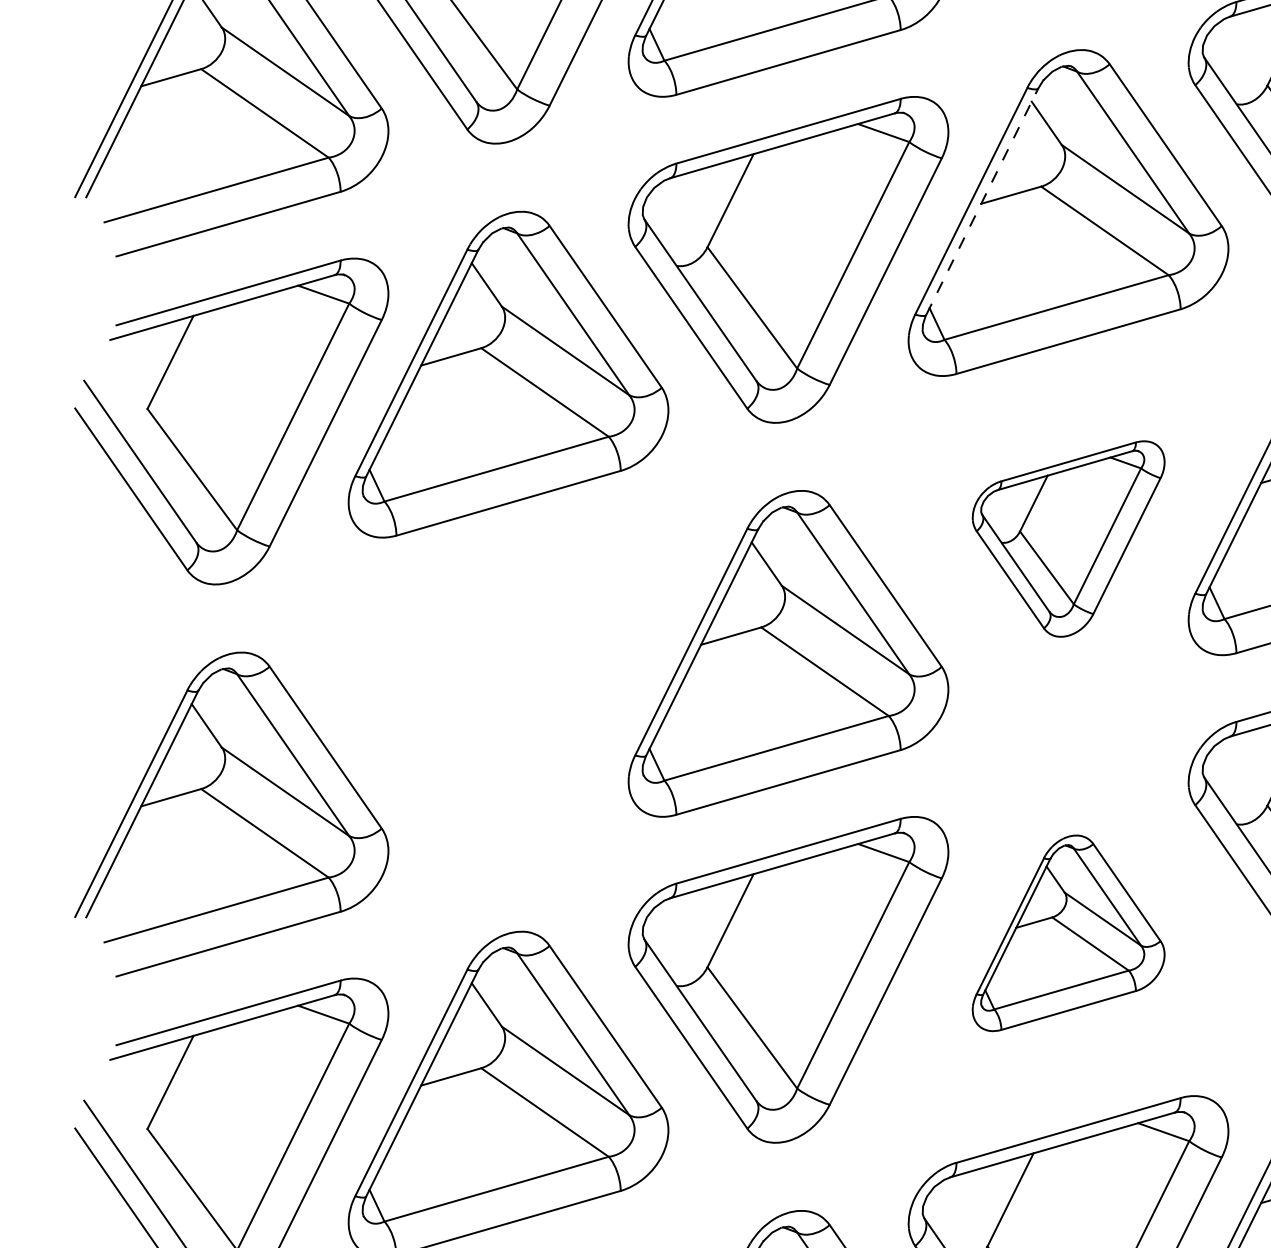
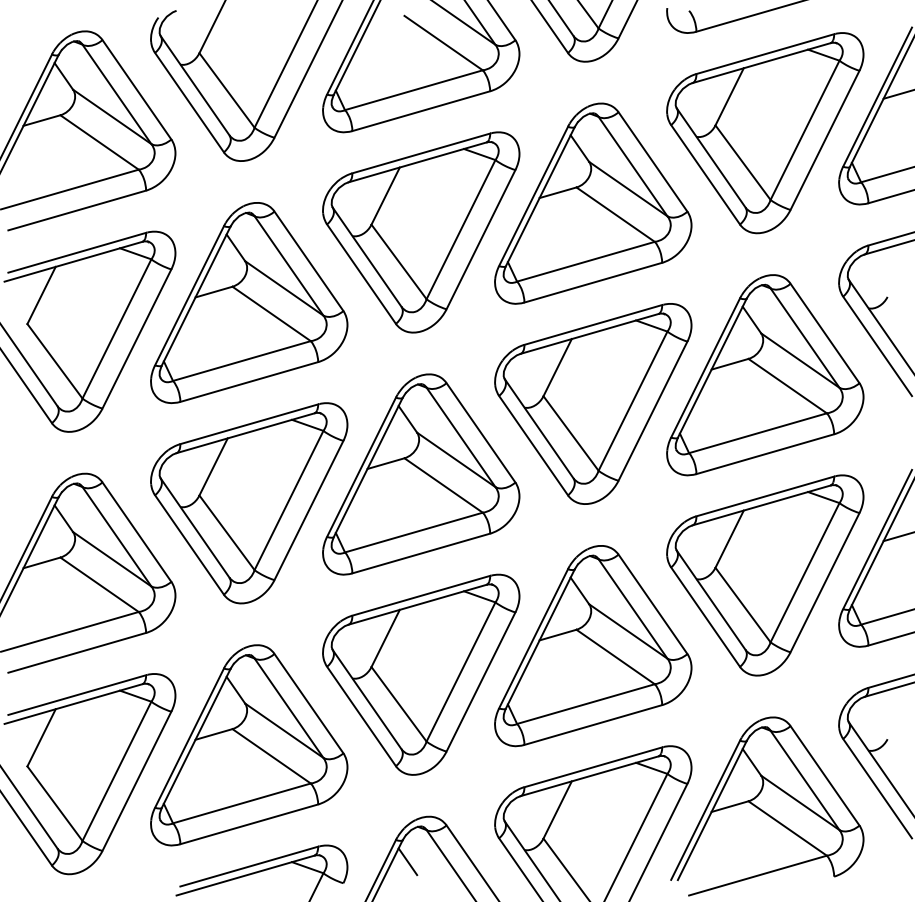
line: (982, 201) -> (540, 196), dashed -> solid
part: (1068, 538) -> (593, 403), size x1.67
part: (508, 701) -> (249, 503), added
part: (1068, 933) -> (593, 646), size x1.67

